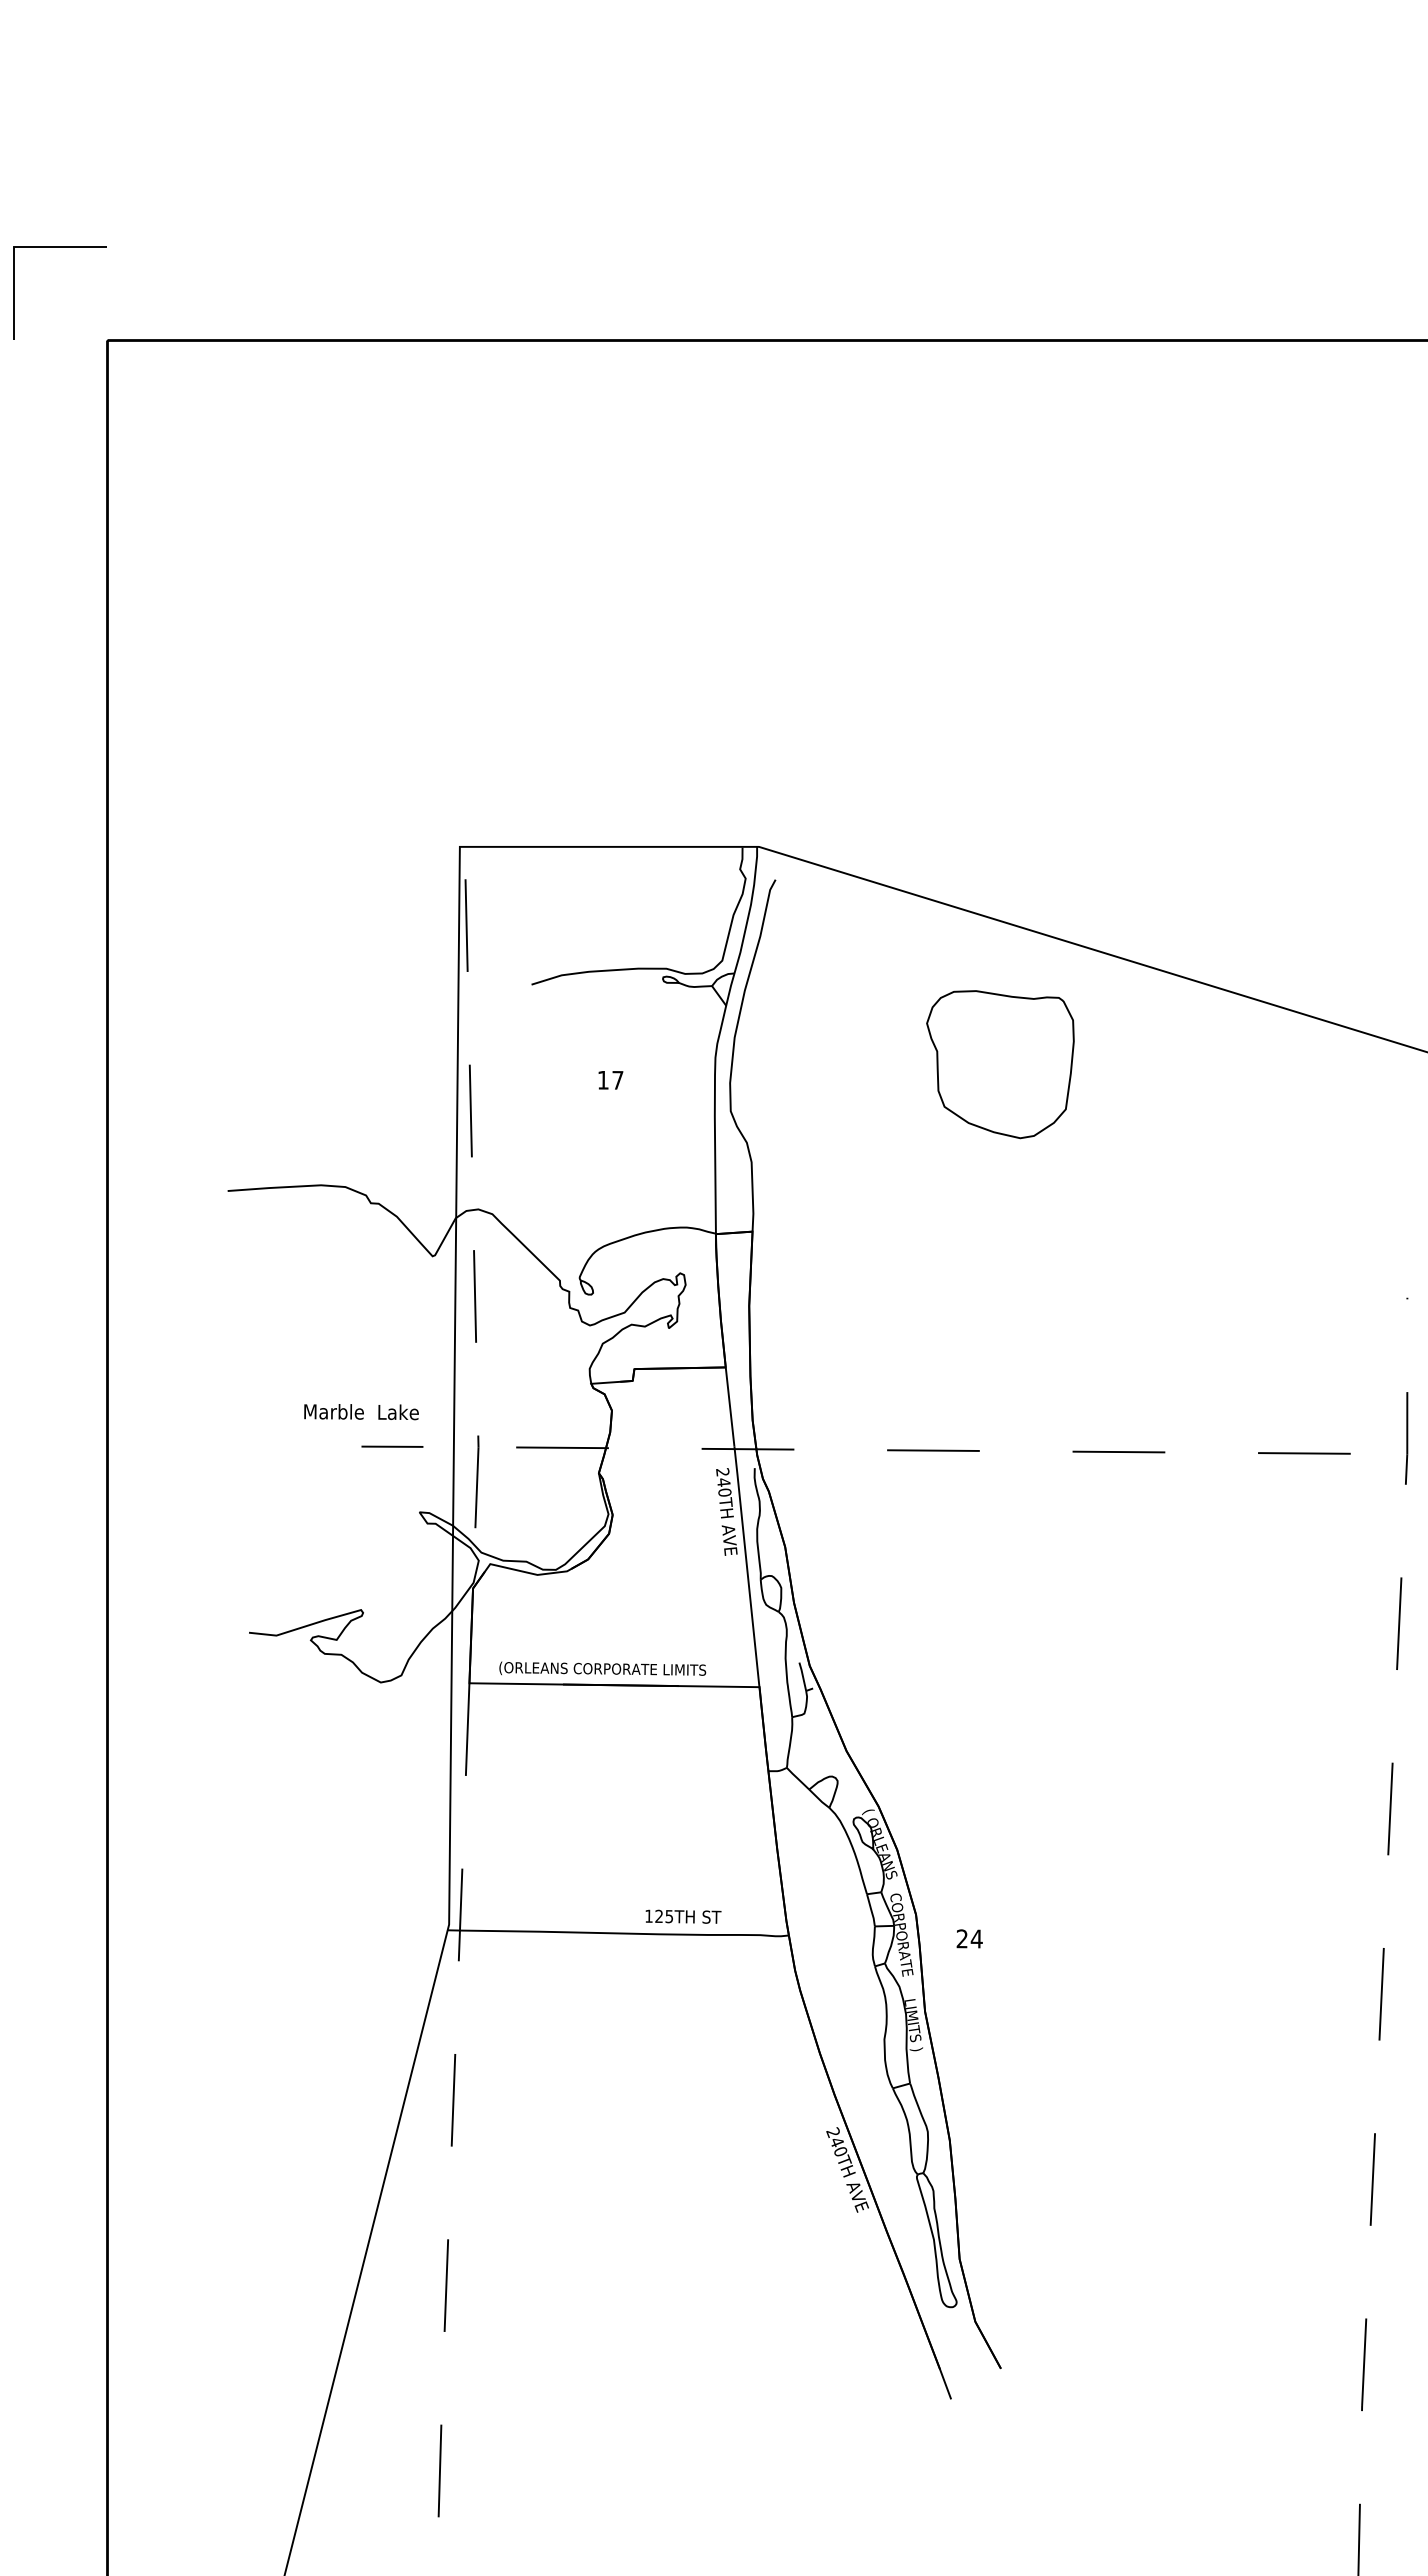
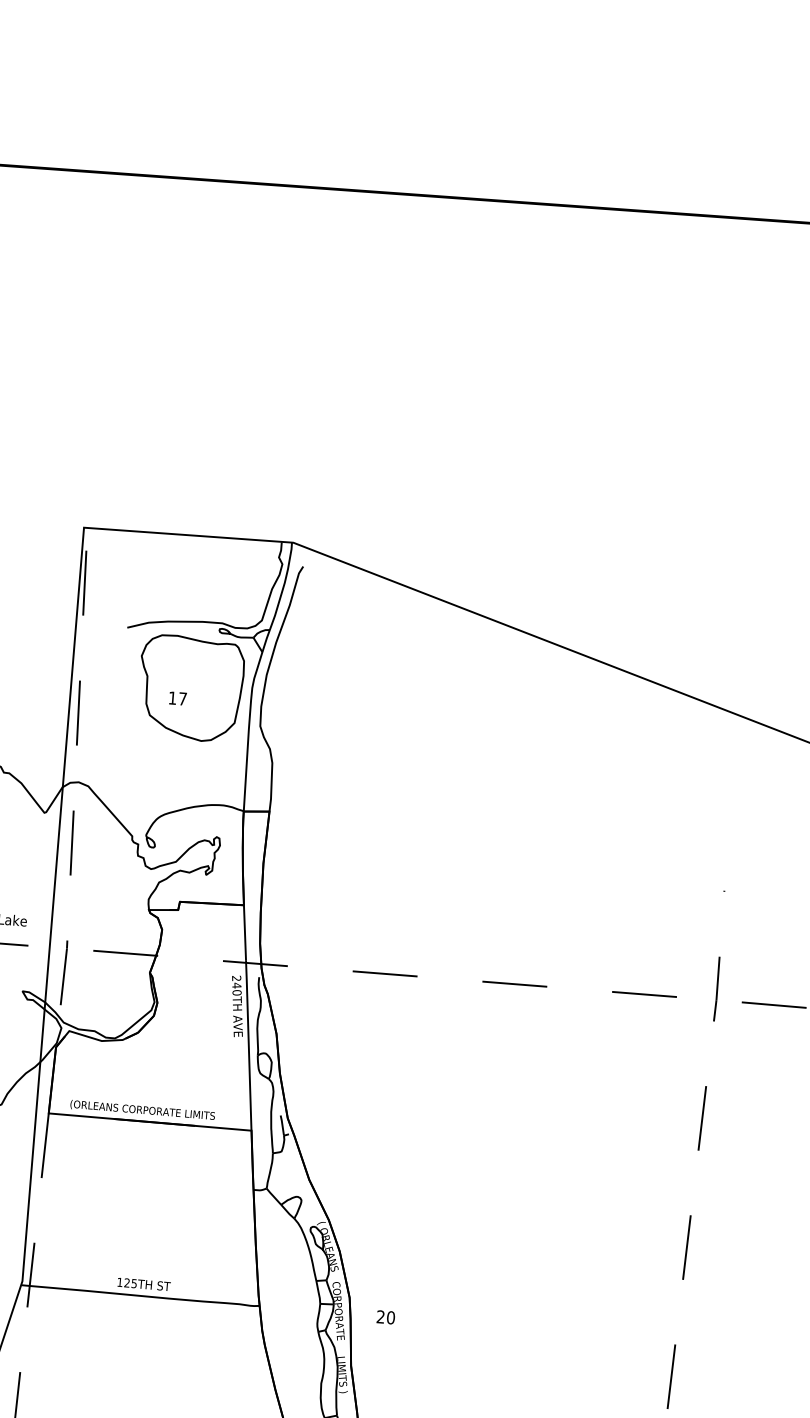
part: (1000, 1064) -> (191, 688), moved
text: (683, 1916) -> (144, 1284), moved
text: (976, 1938) -> (390, 1317), 24 -> 20

